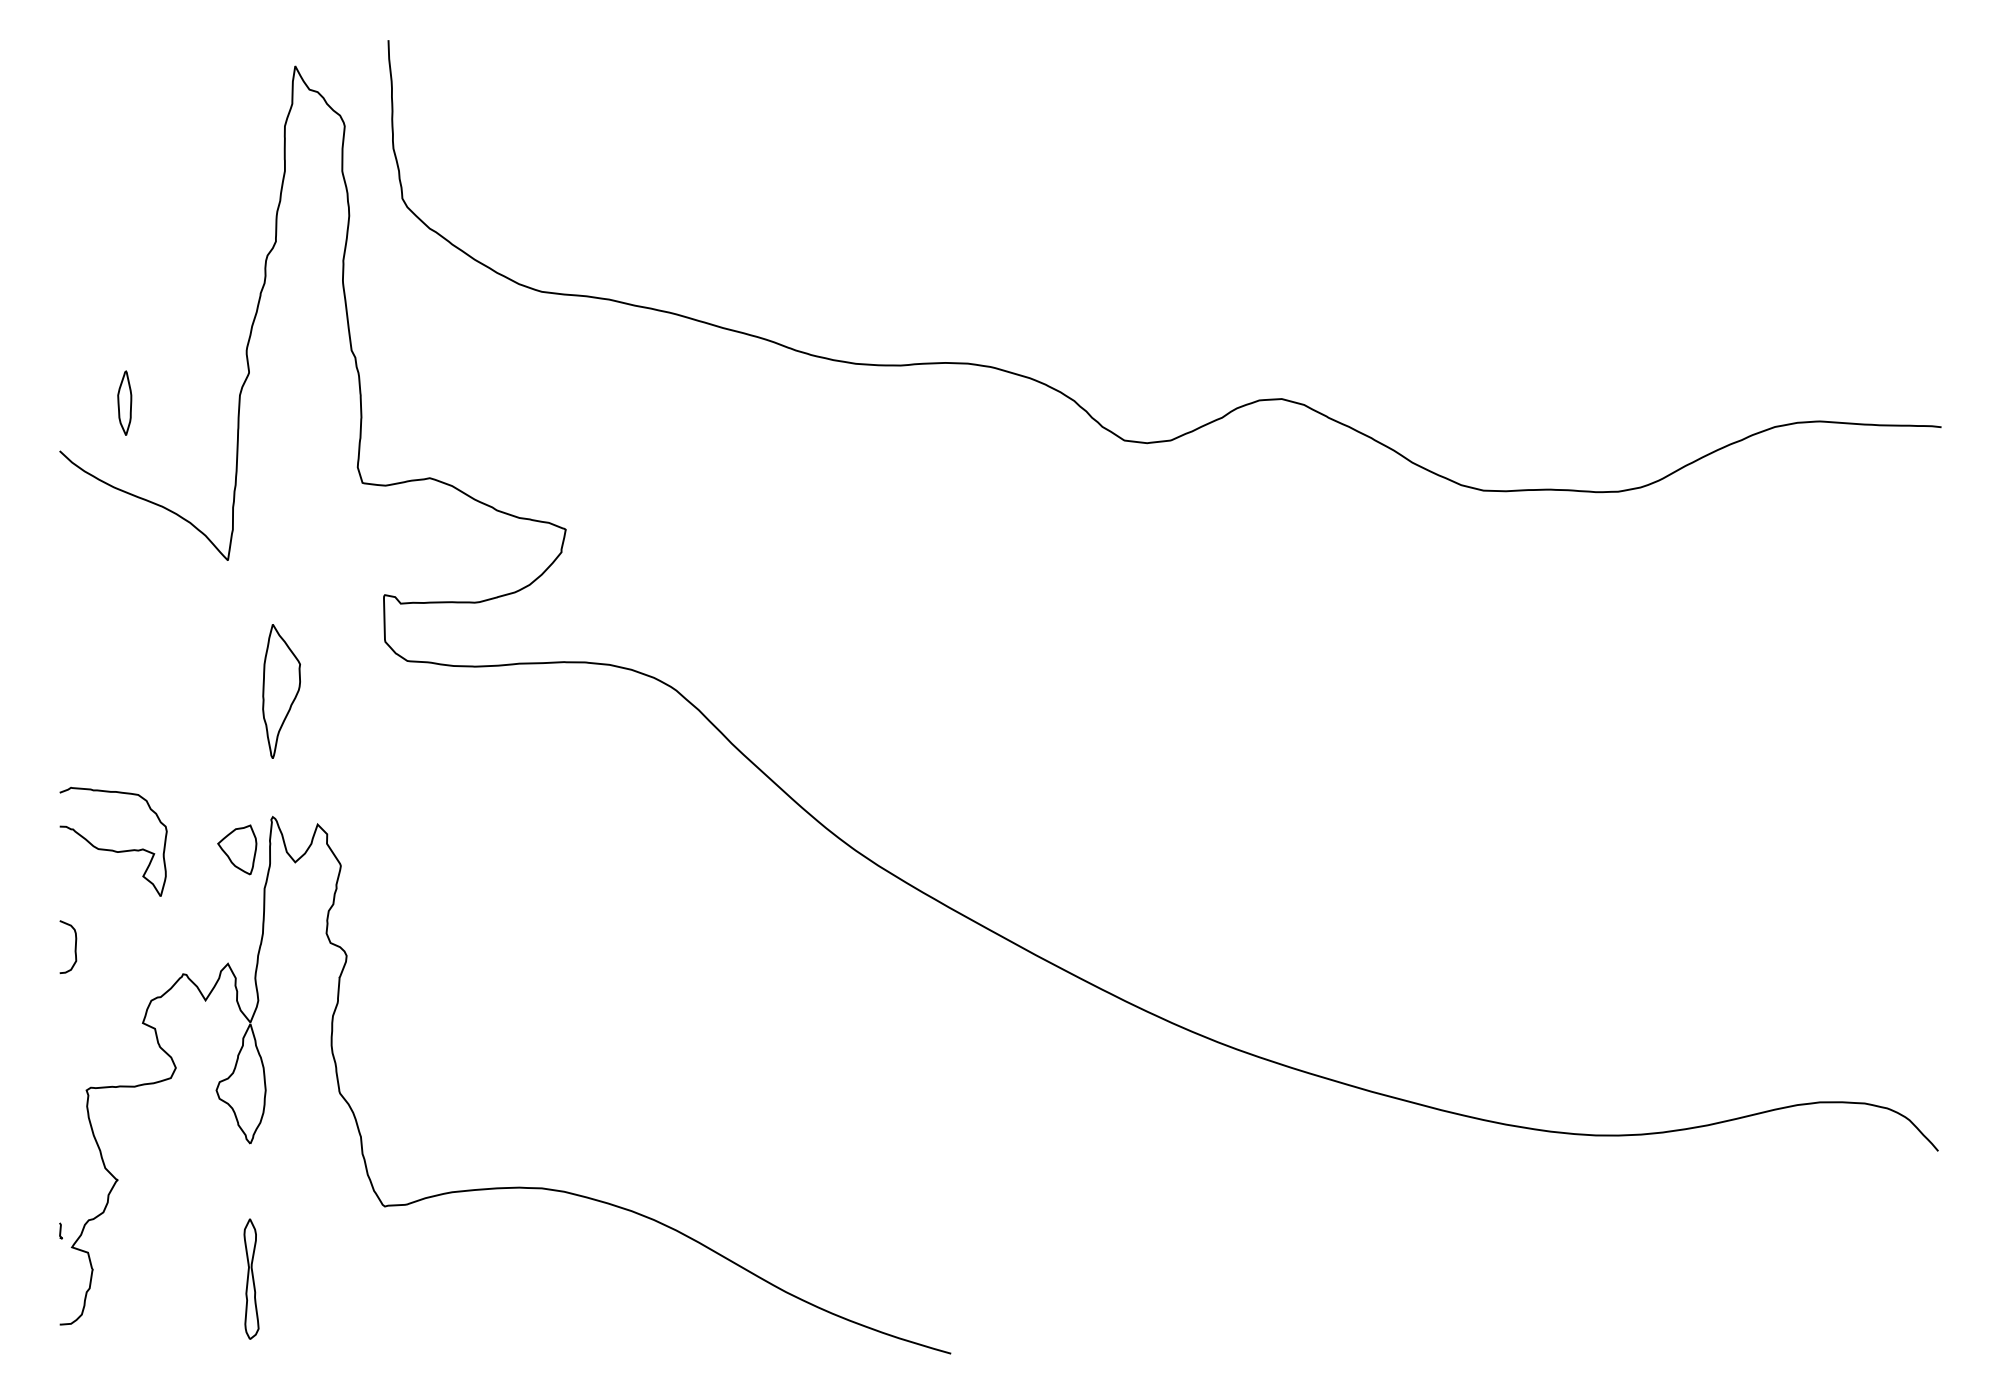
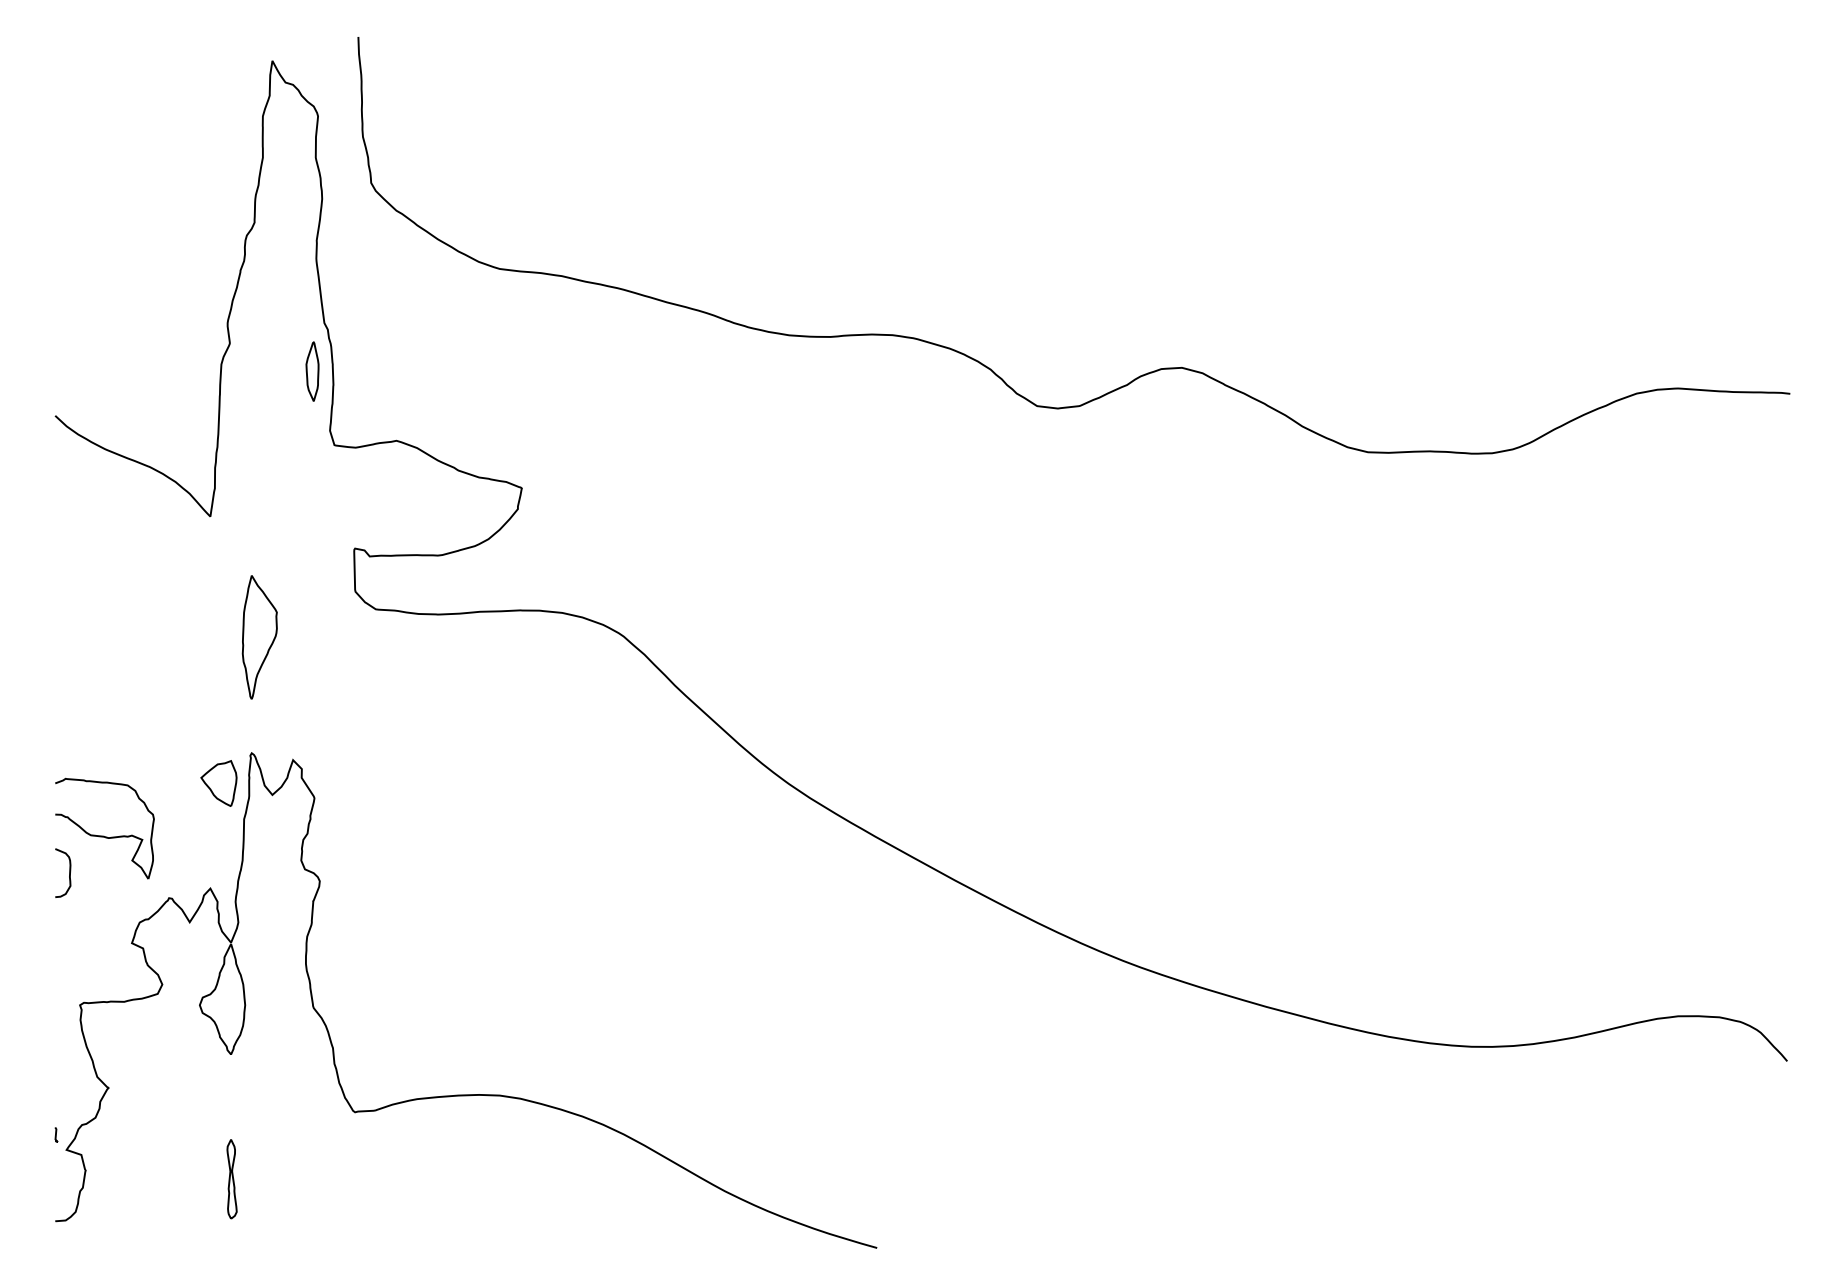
part: (124, 402) -> (312, 371), moved
part: (112, 849) -> (103, 835), moved
part: (251, 1278) -> (232, 1178), size x0.71

